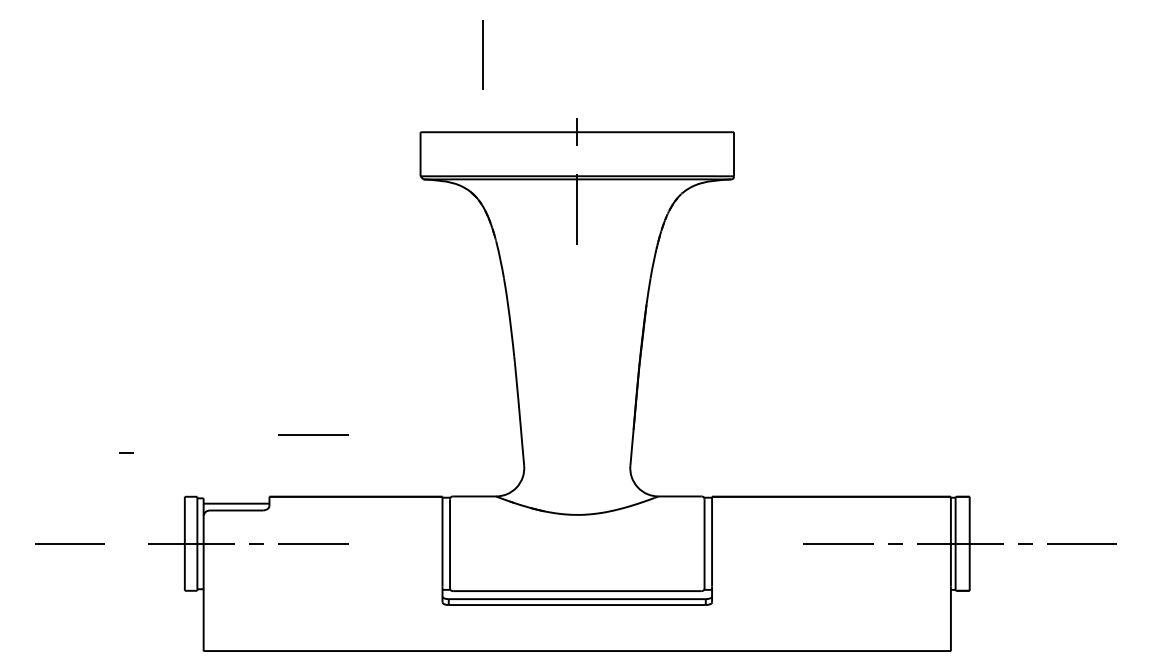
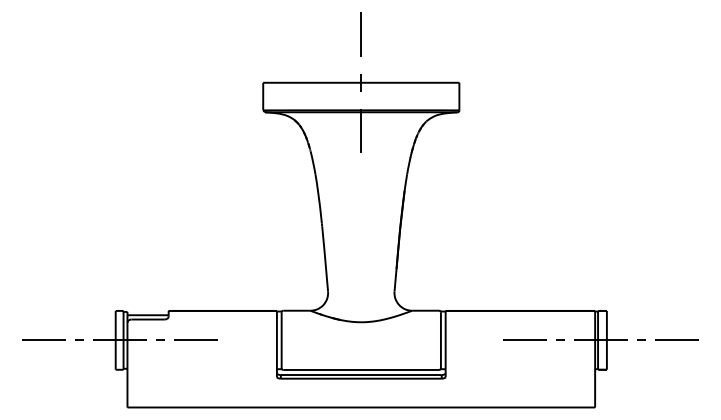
line: (481, 55) -> (360, 34), moved
line: (312, 433) -> (195, 271), removed
part: (126, 451) -> (79, 339), moved

